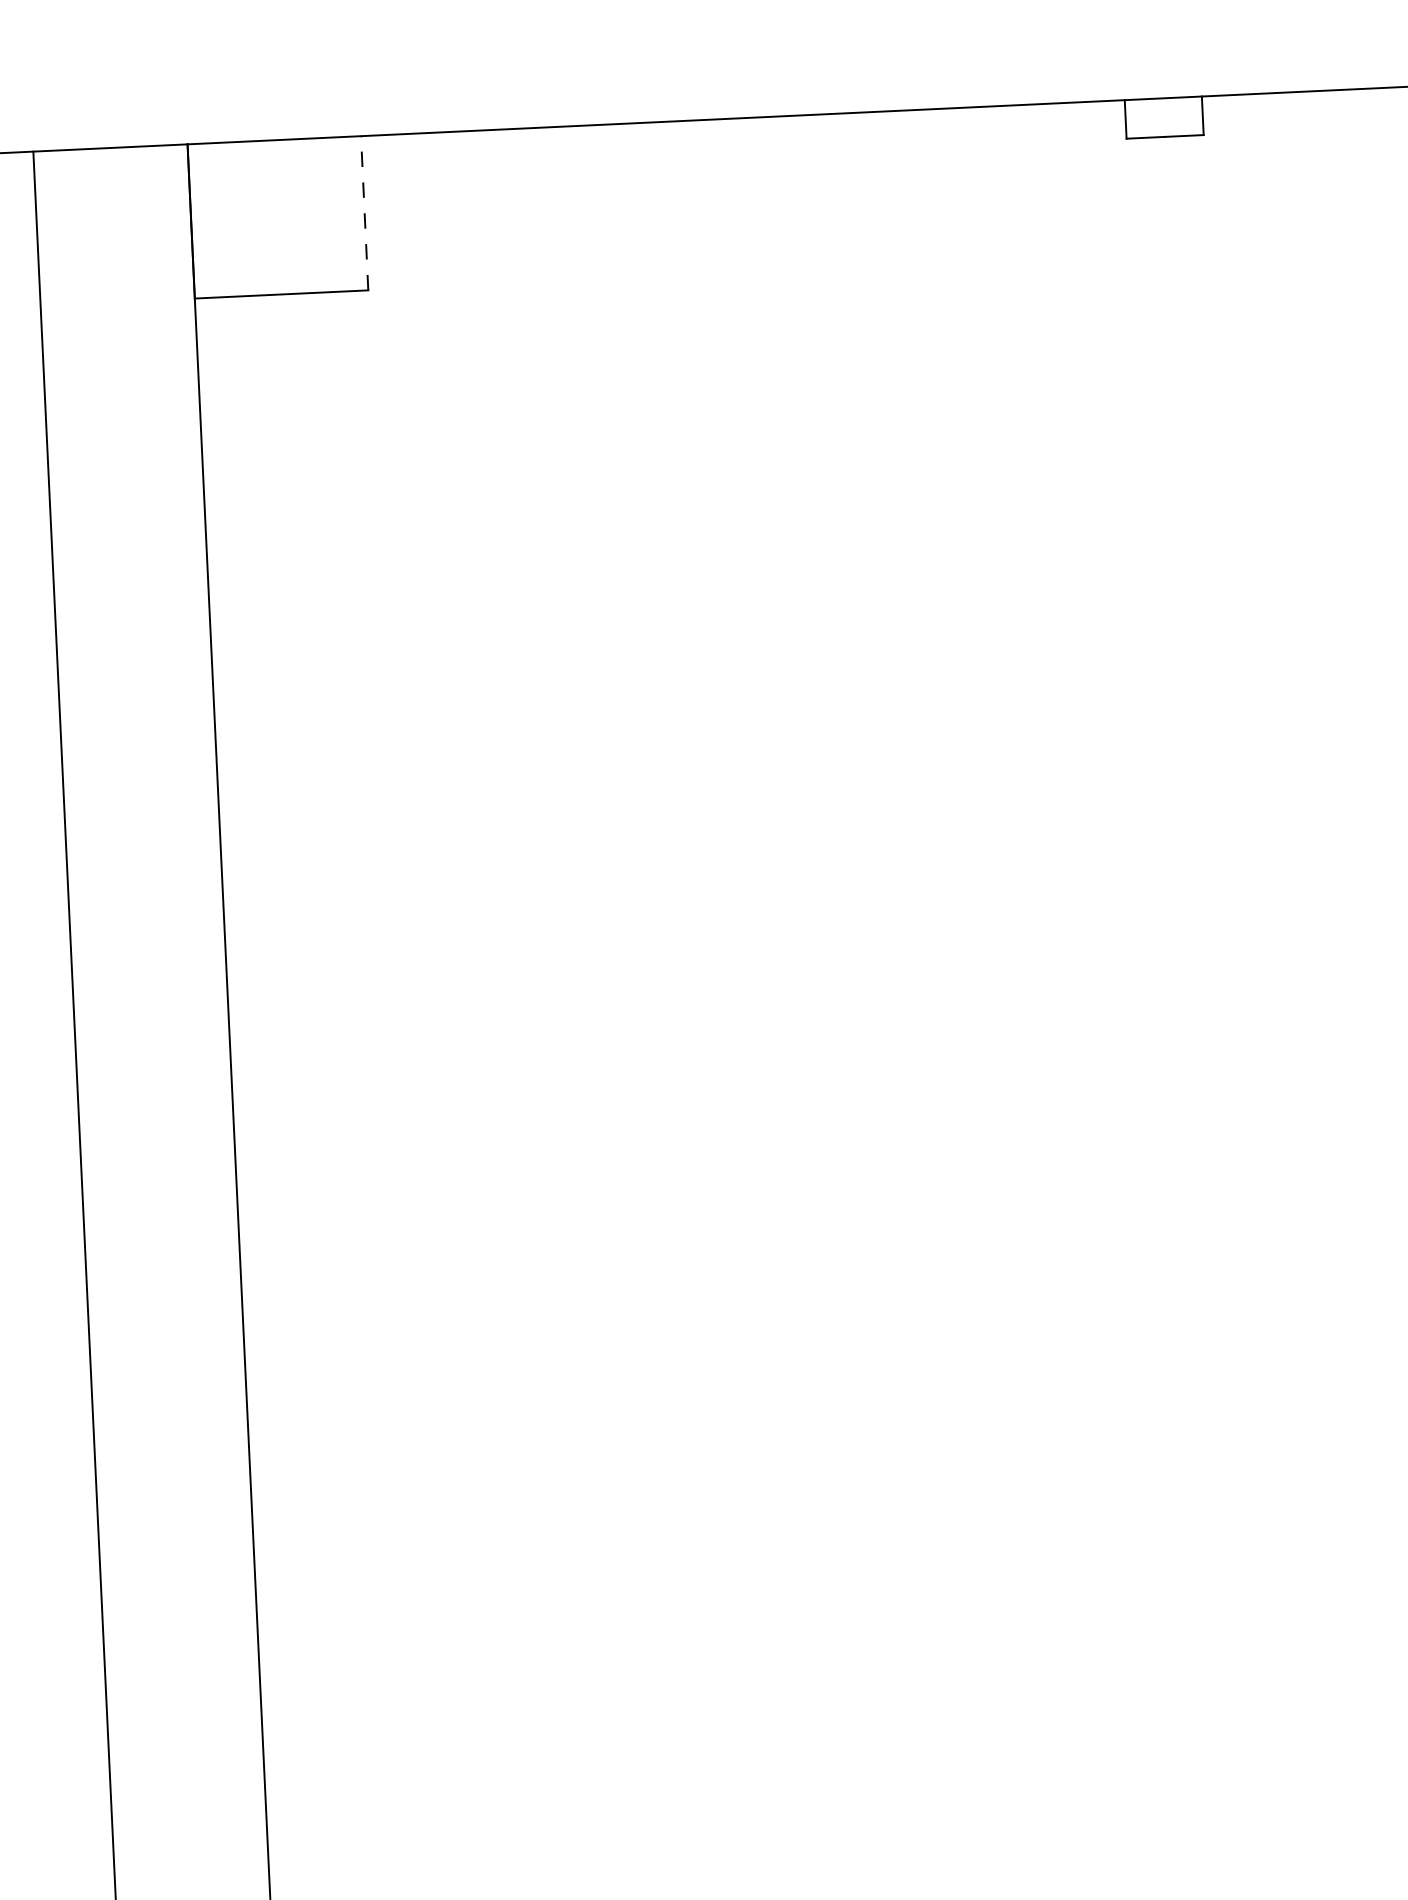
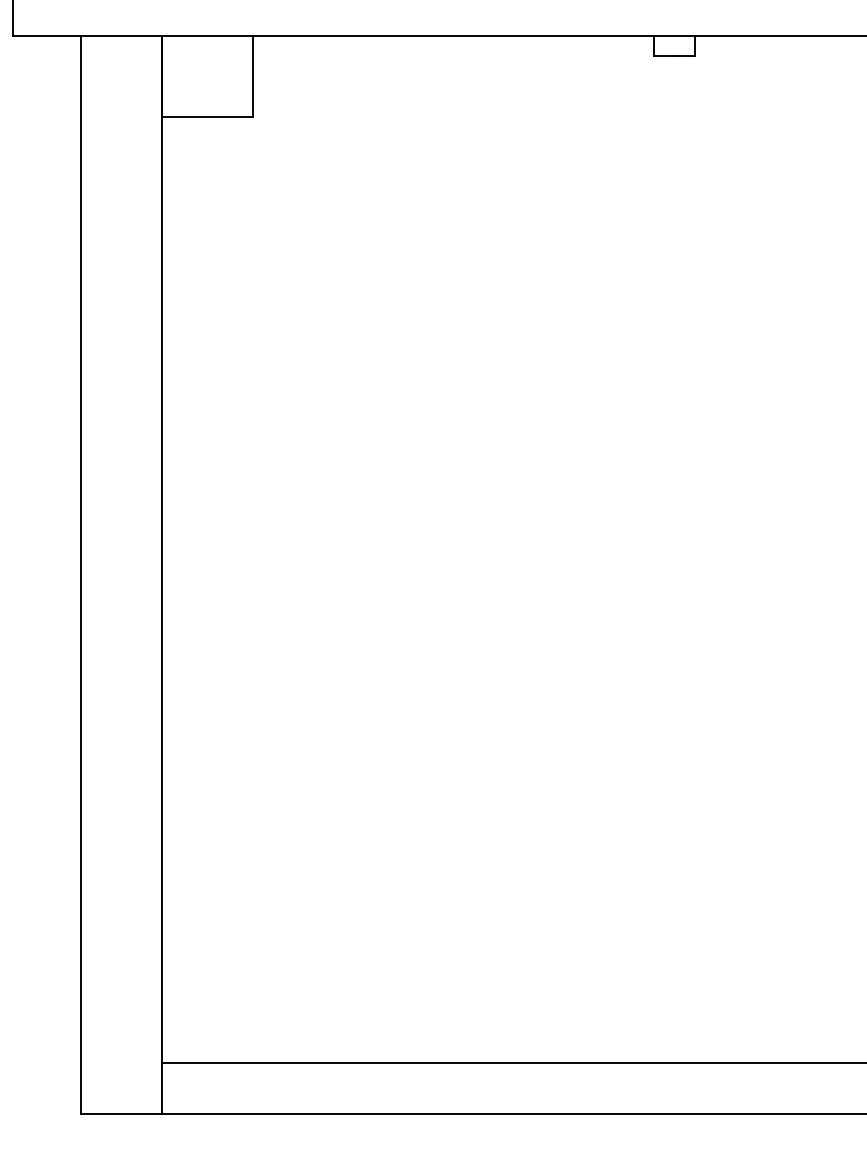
line: (365, 213) -> (253, 76), dashed -> solid

